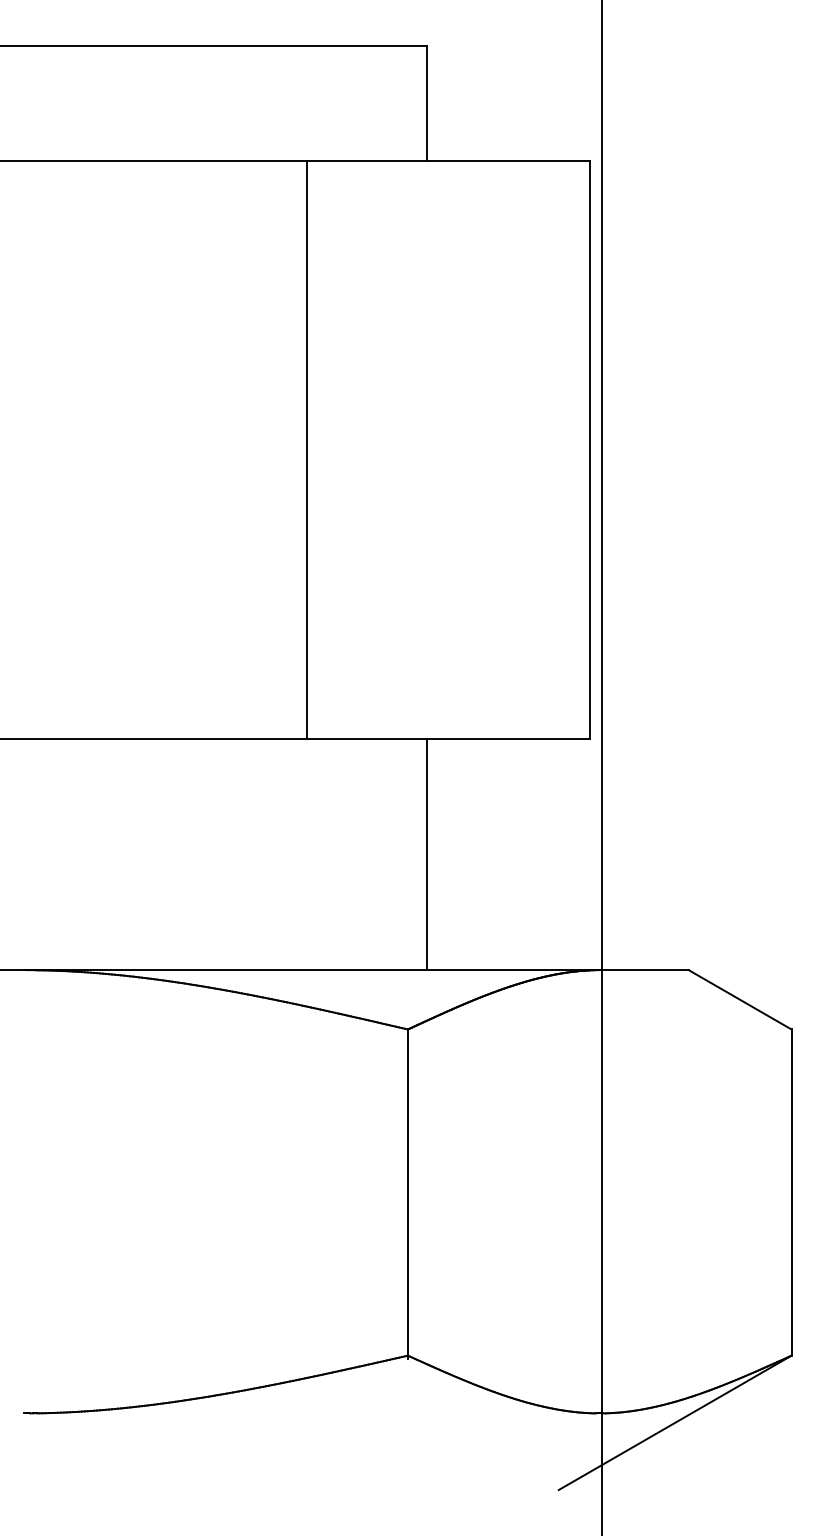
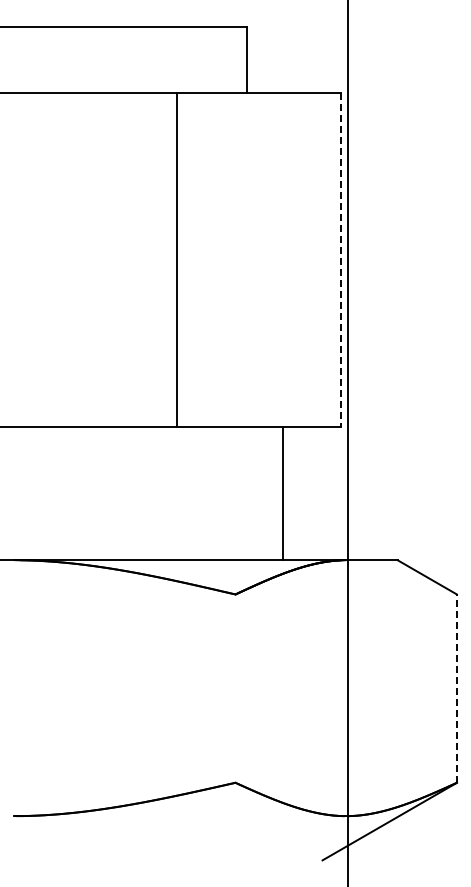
line: (589, 451) -> (340, 260), solid -> dashed
line: (427, 854) -> (282, 493), moved
line: (790, 1192) -> (456, 688), solid -> dashed
line: (408, 1194) -> (235, 689), removed

